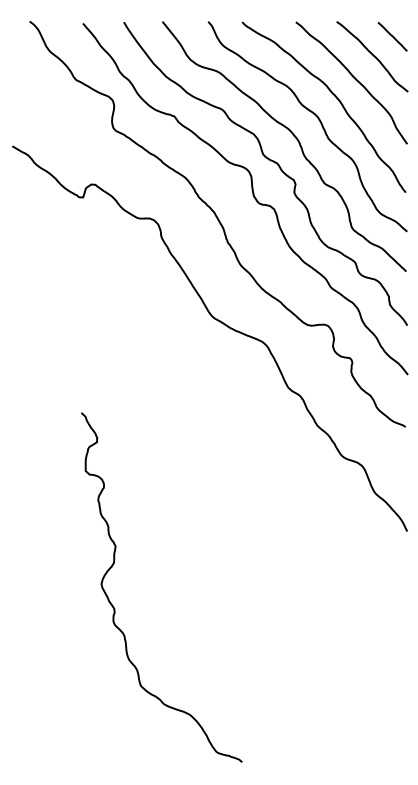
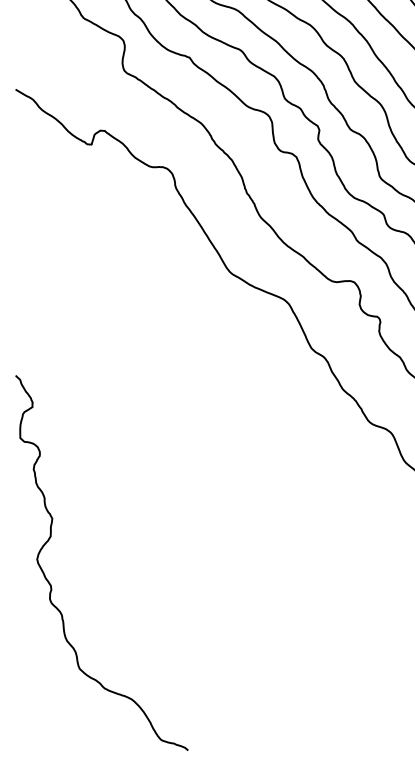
curve: (115, 608) -> (52, 585), moved

